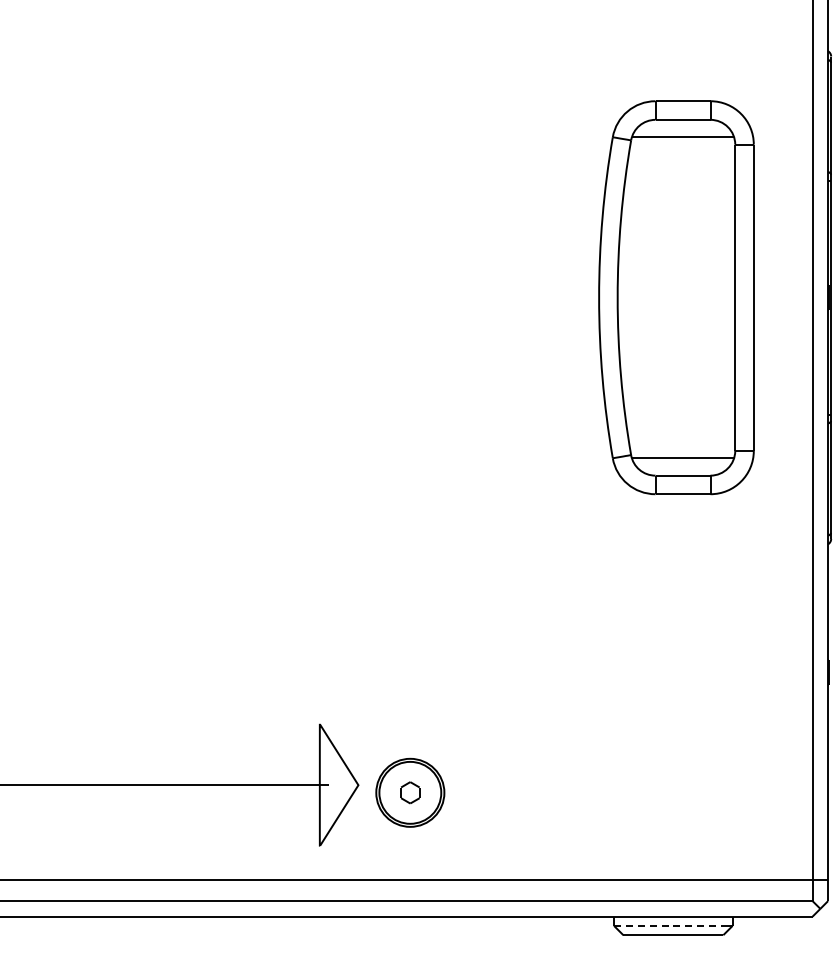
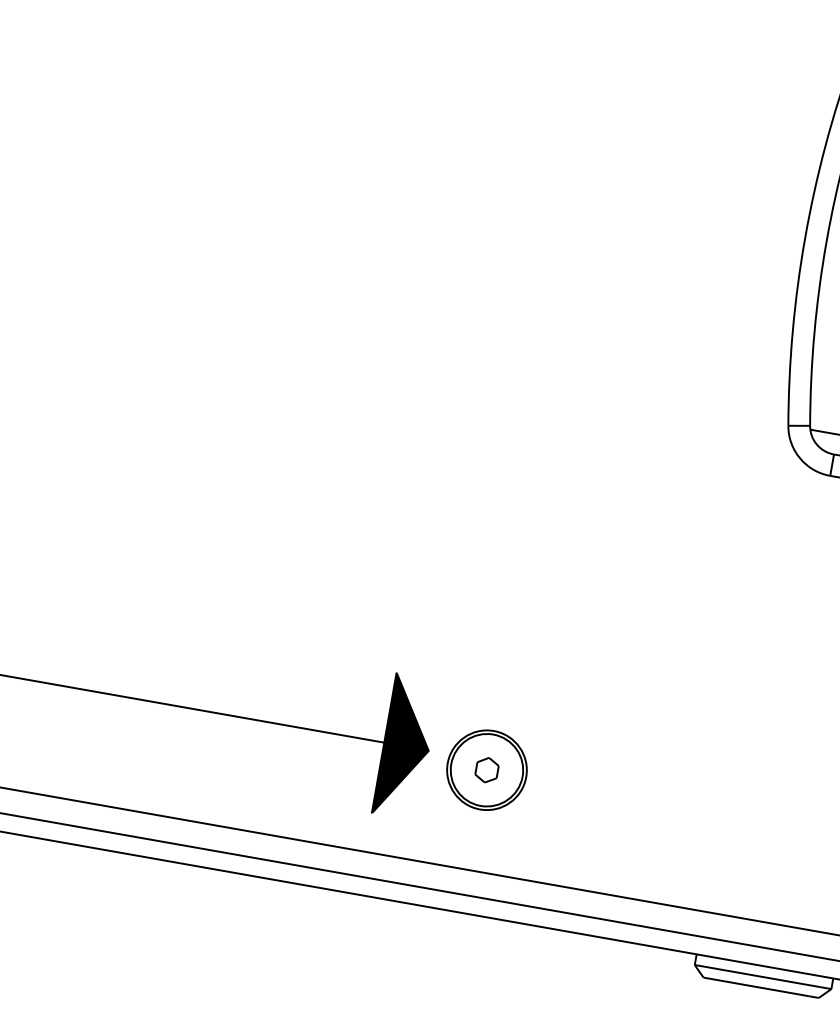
fill: (338, 784) -> (405, 746), added
line: (669, 925) -> (758, 975), dashed -> solid

